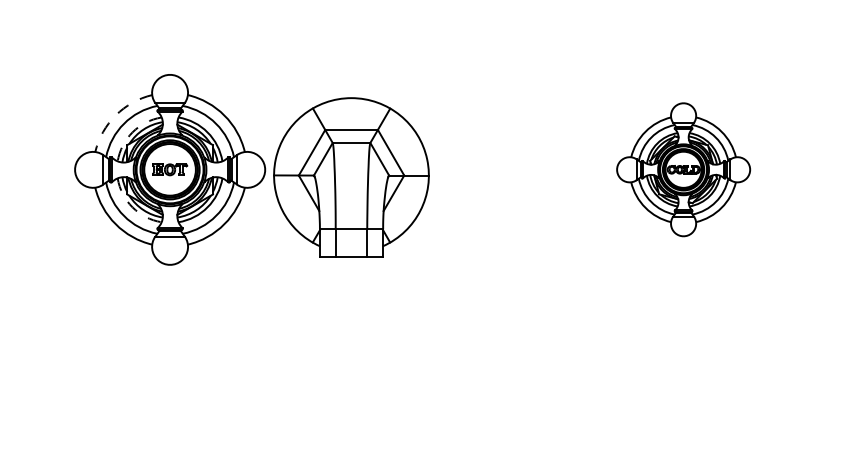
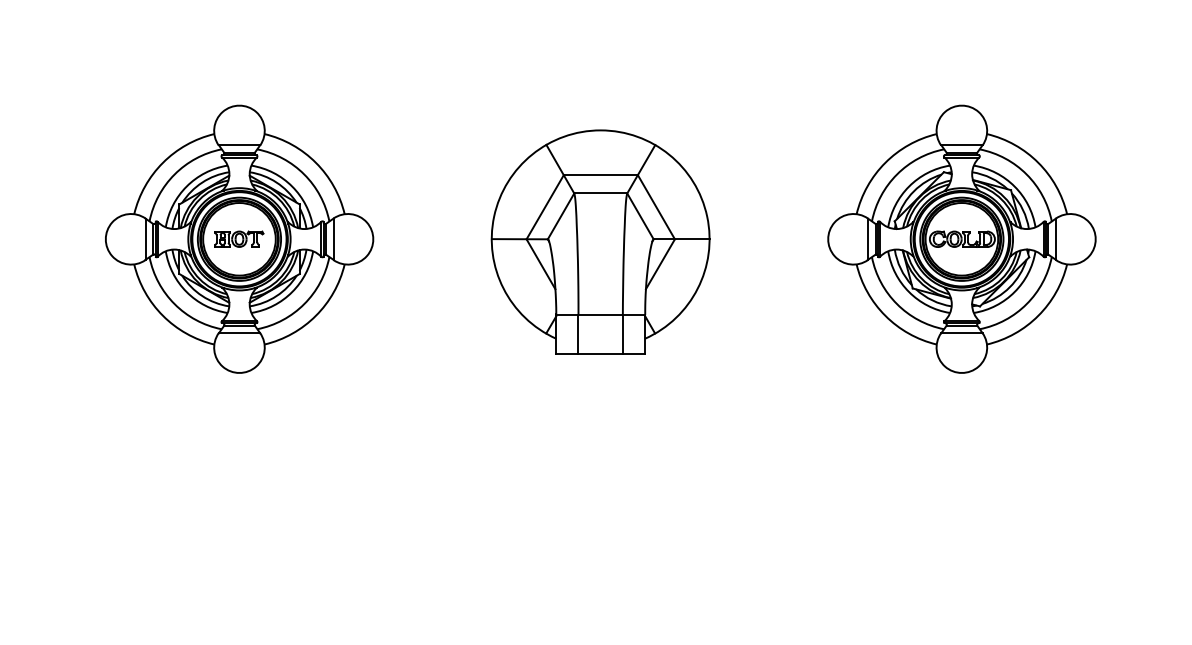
arc: (115, 115) -> (162, 162), dashed -> solid
arc: (132, 132) -> (186, 186), dashed -> solid
part: (683, 169) -> (961, 238), size x1.43
part: (351, 177) -> (600, 241), moved
arc: (132, 207) -> (186, 292), dashed -> solid

